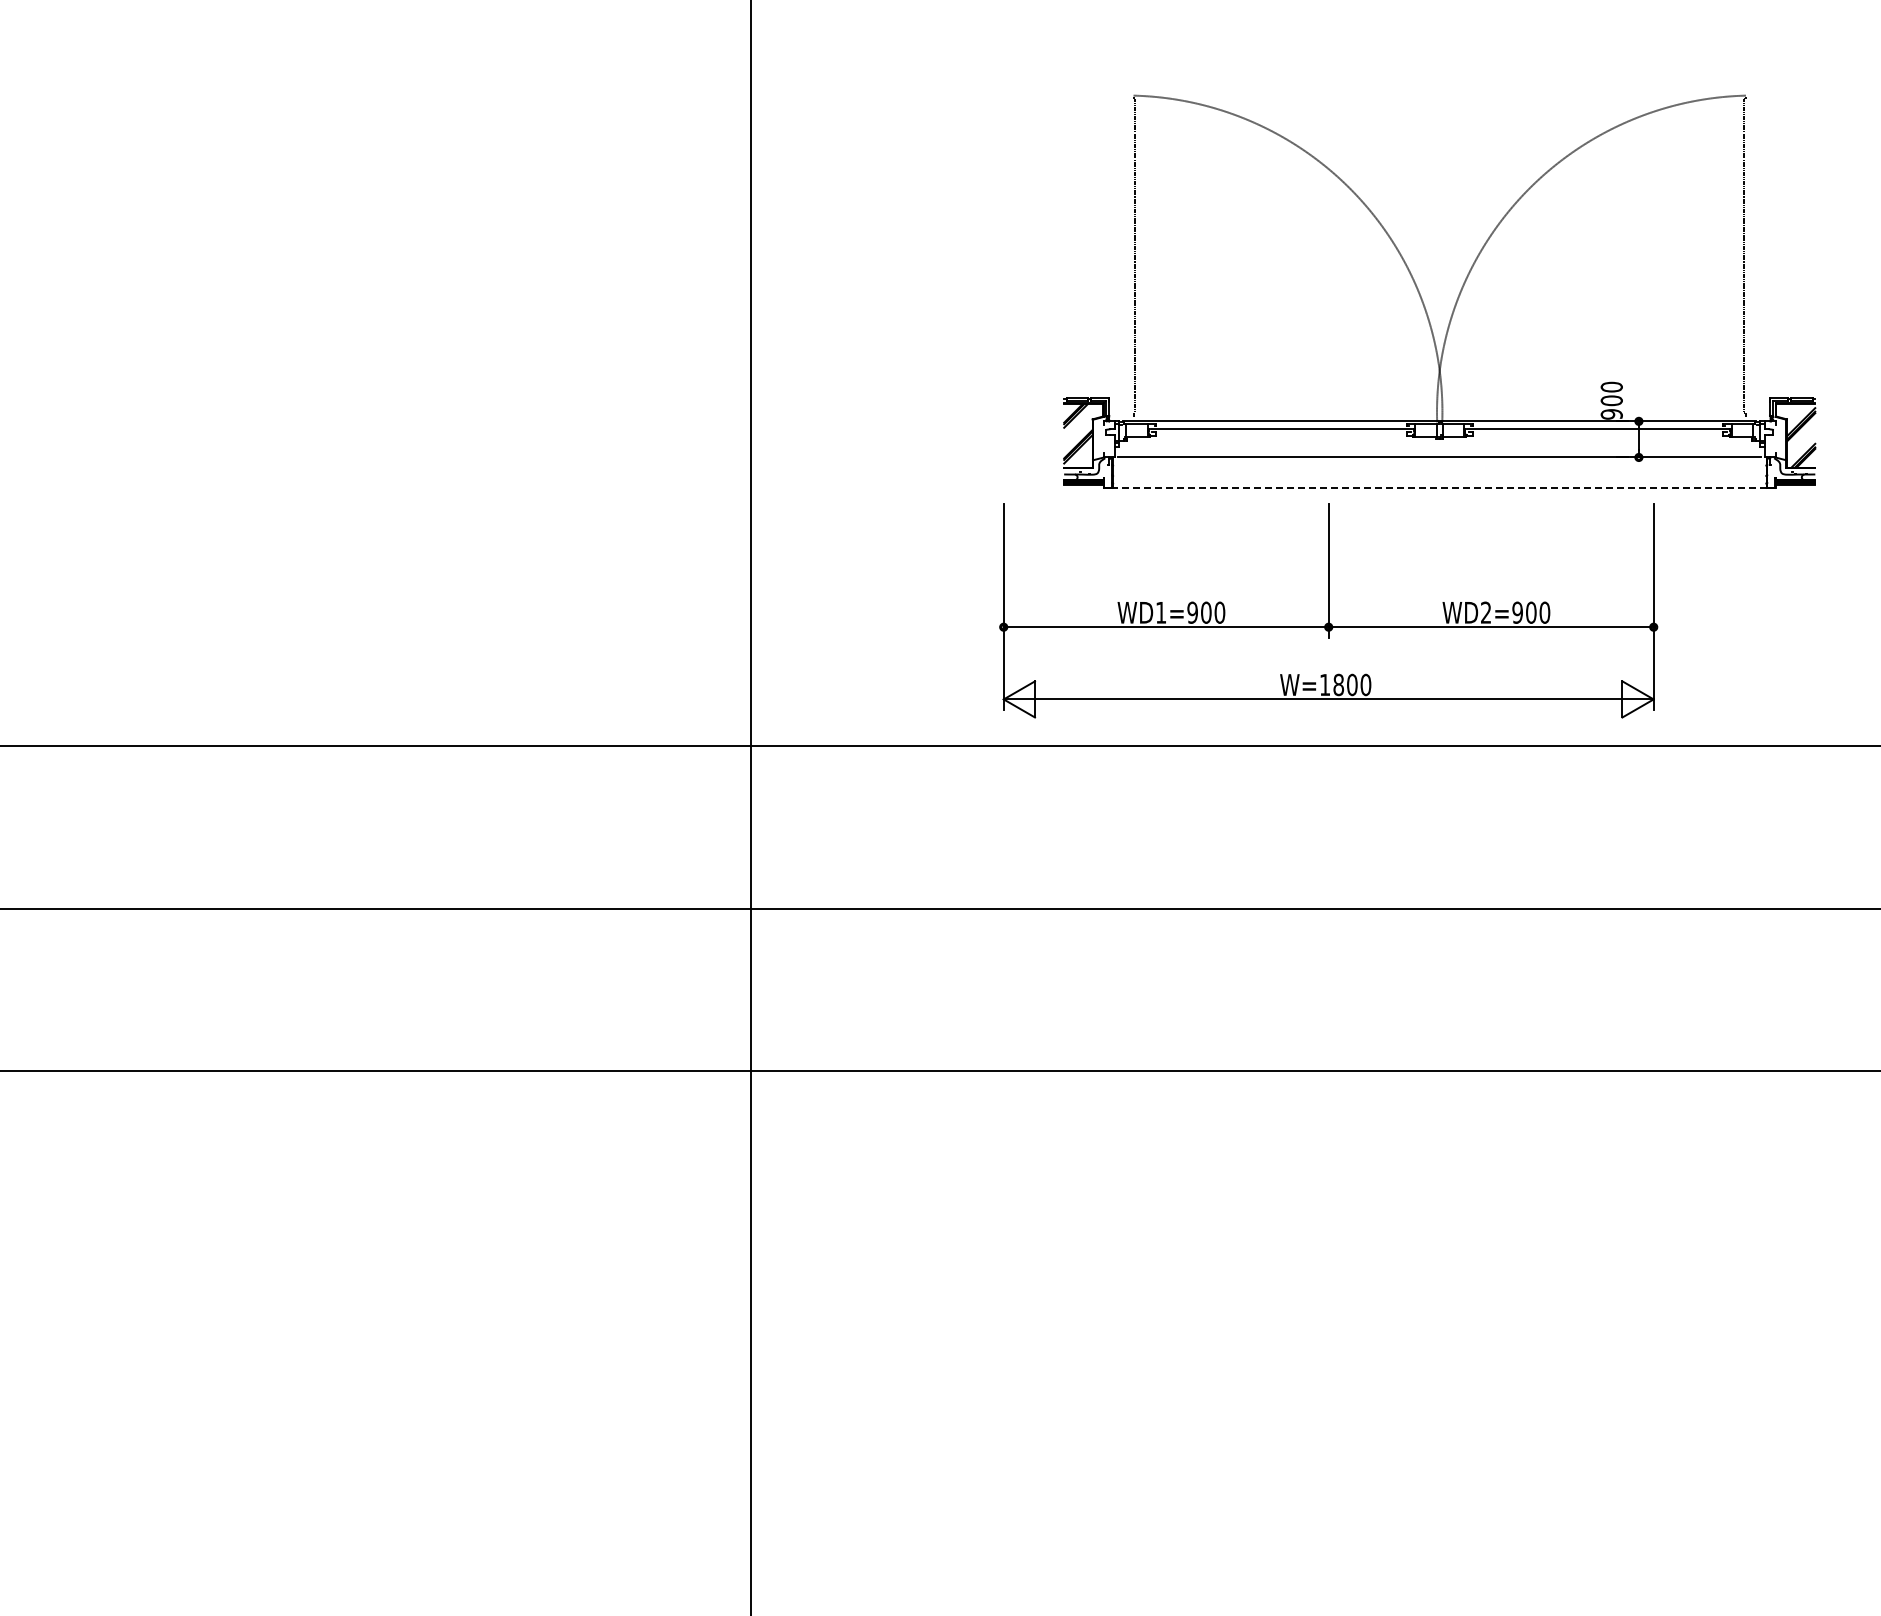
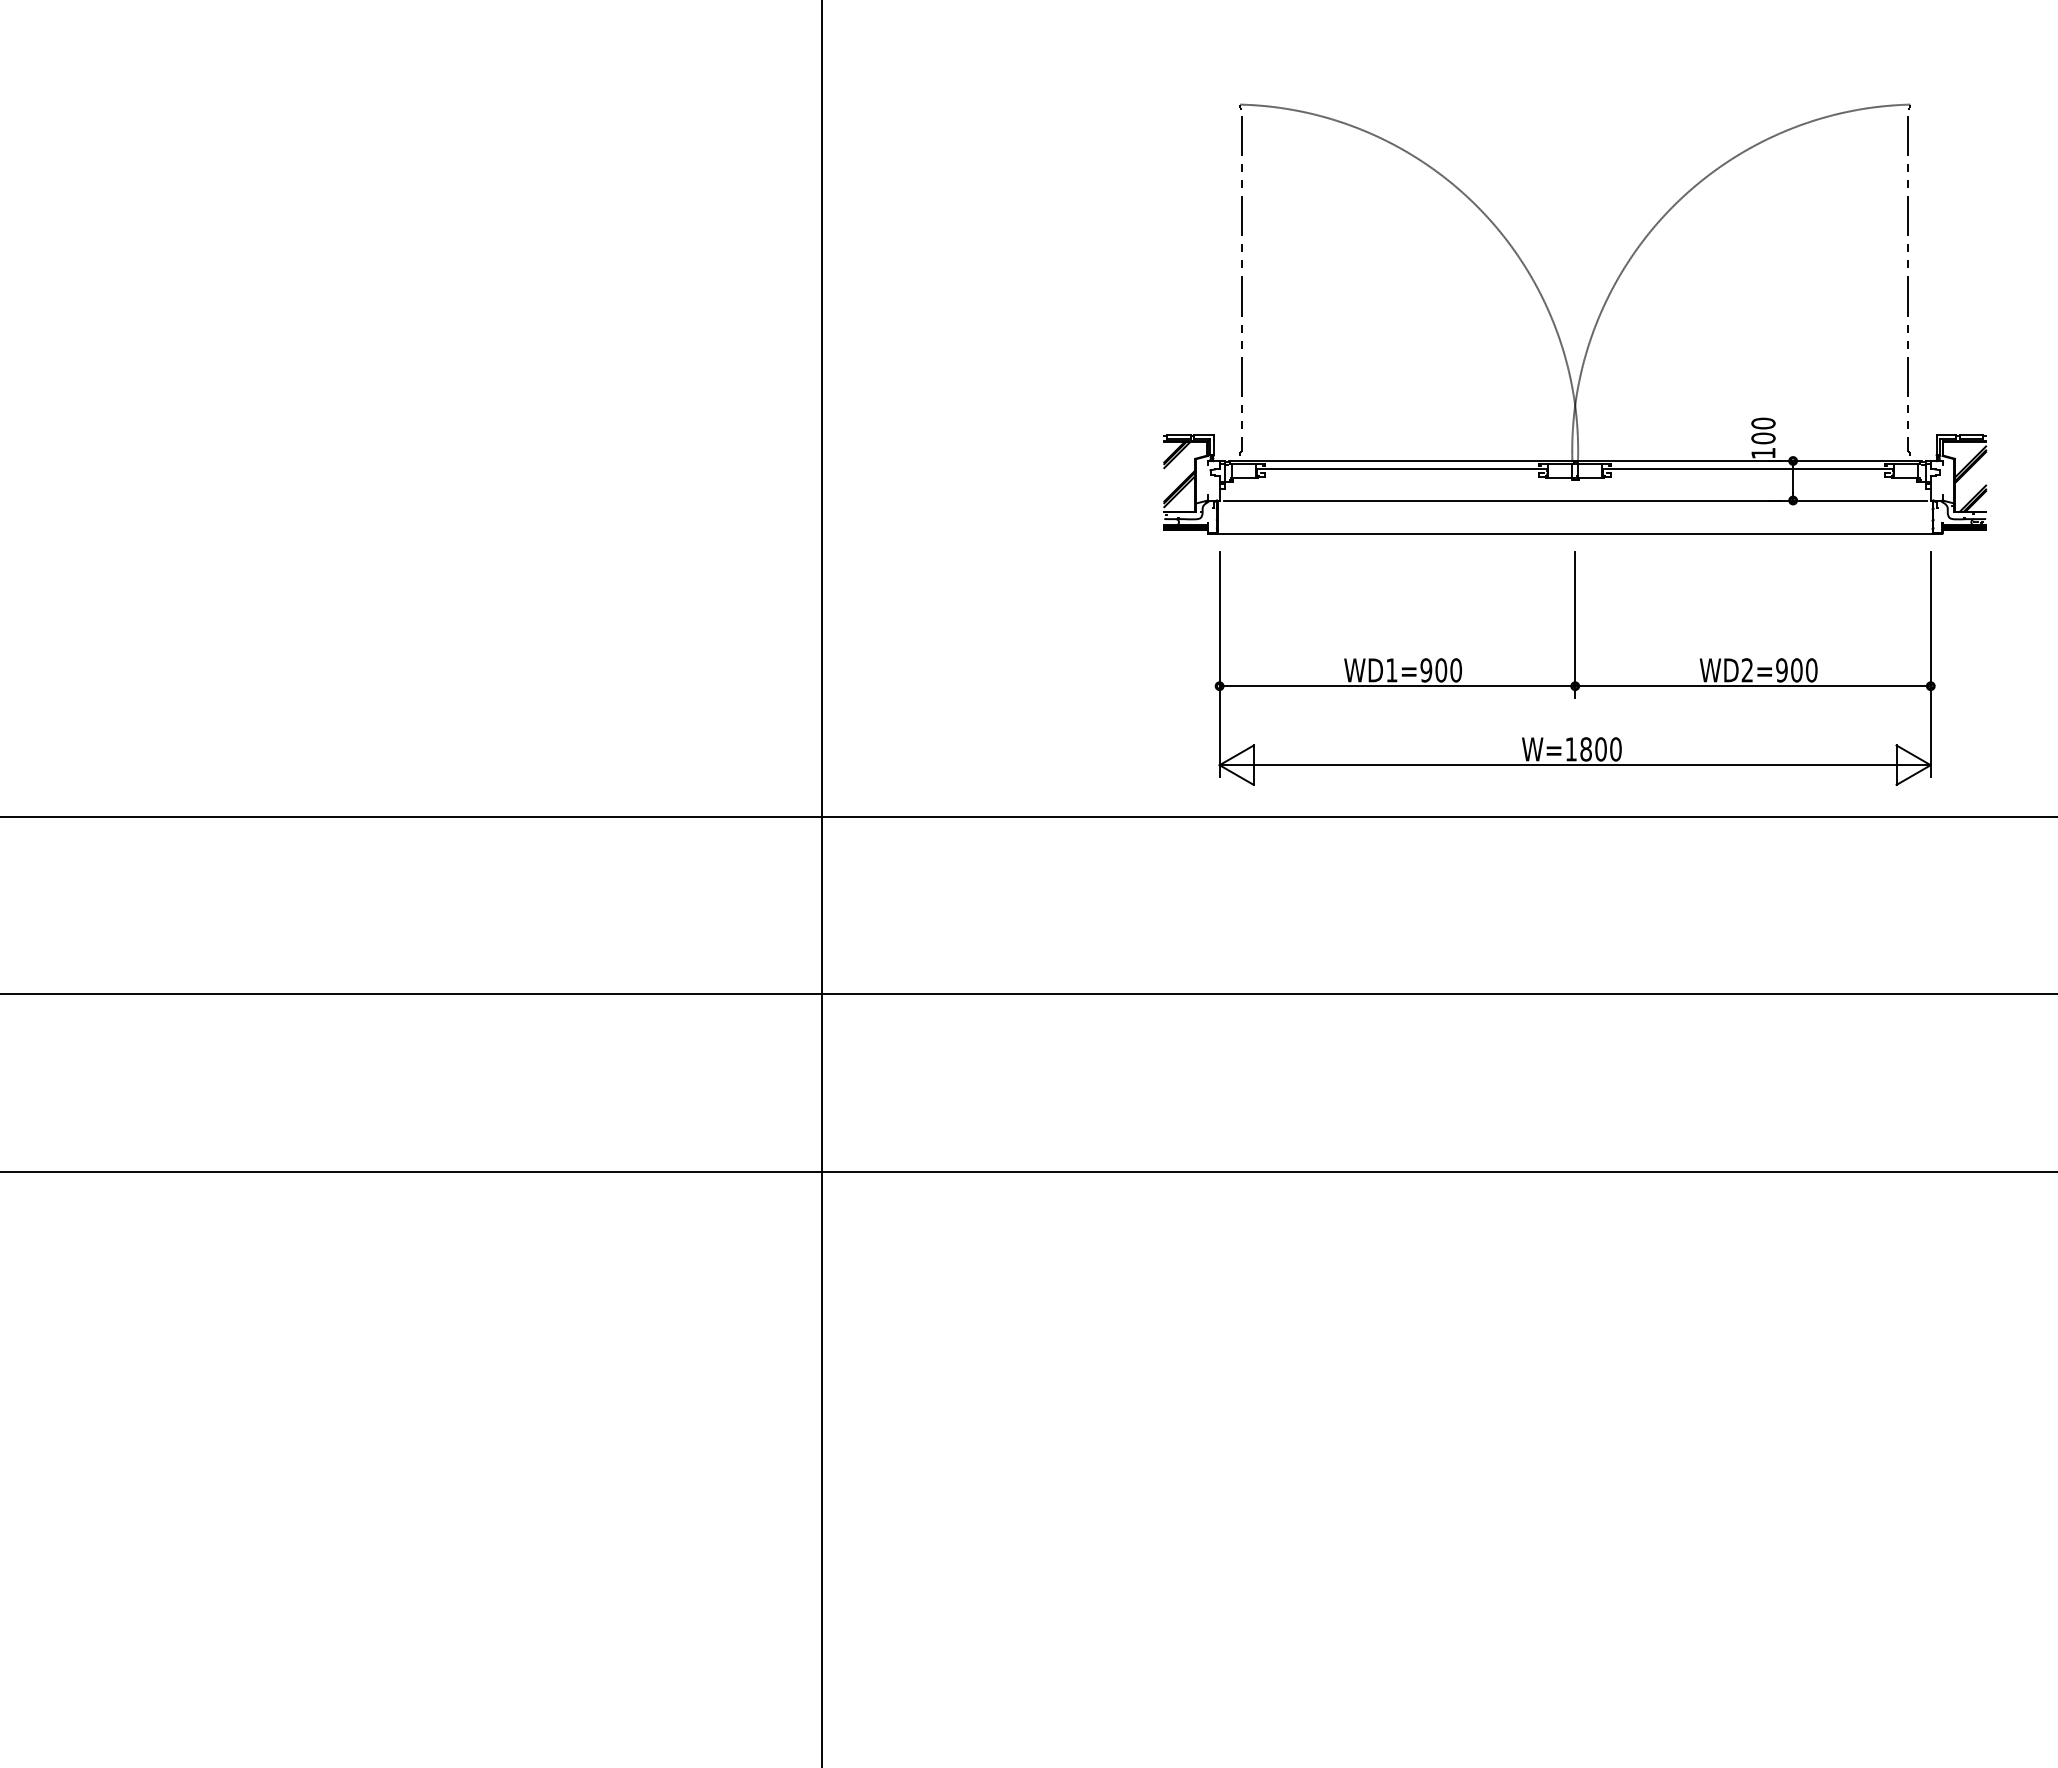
text: (1611, 414) -> (1763, 453), 900 -> 100
line: (1439, 488) -> (1574, 534), dashed -> solid
part: (1328, 610) -> (1574, 667), moved

